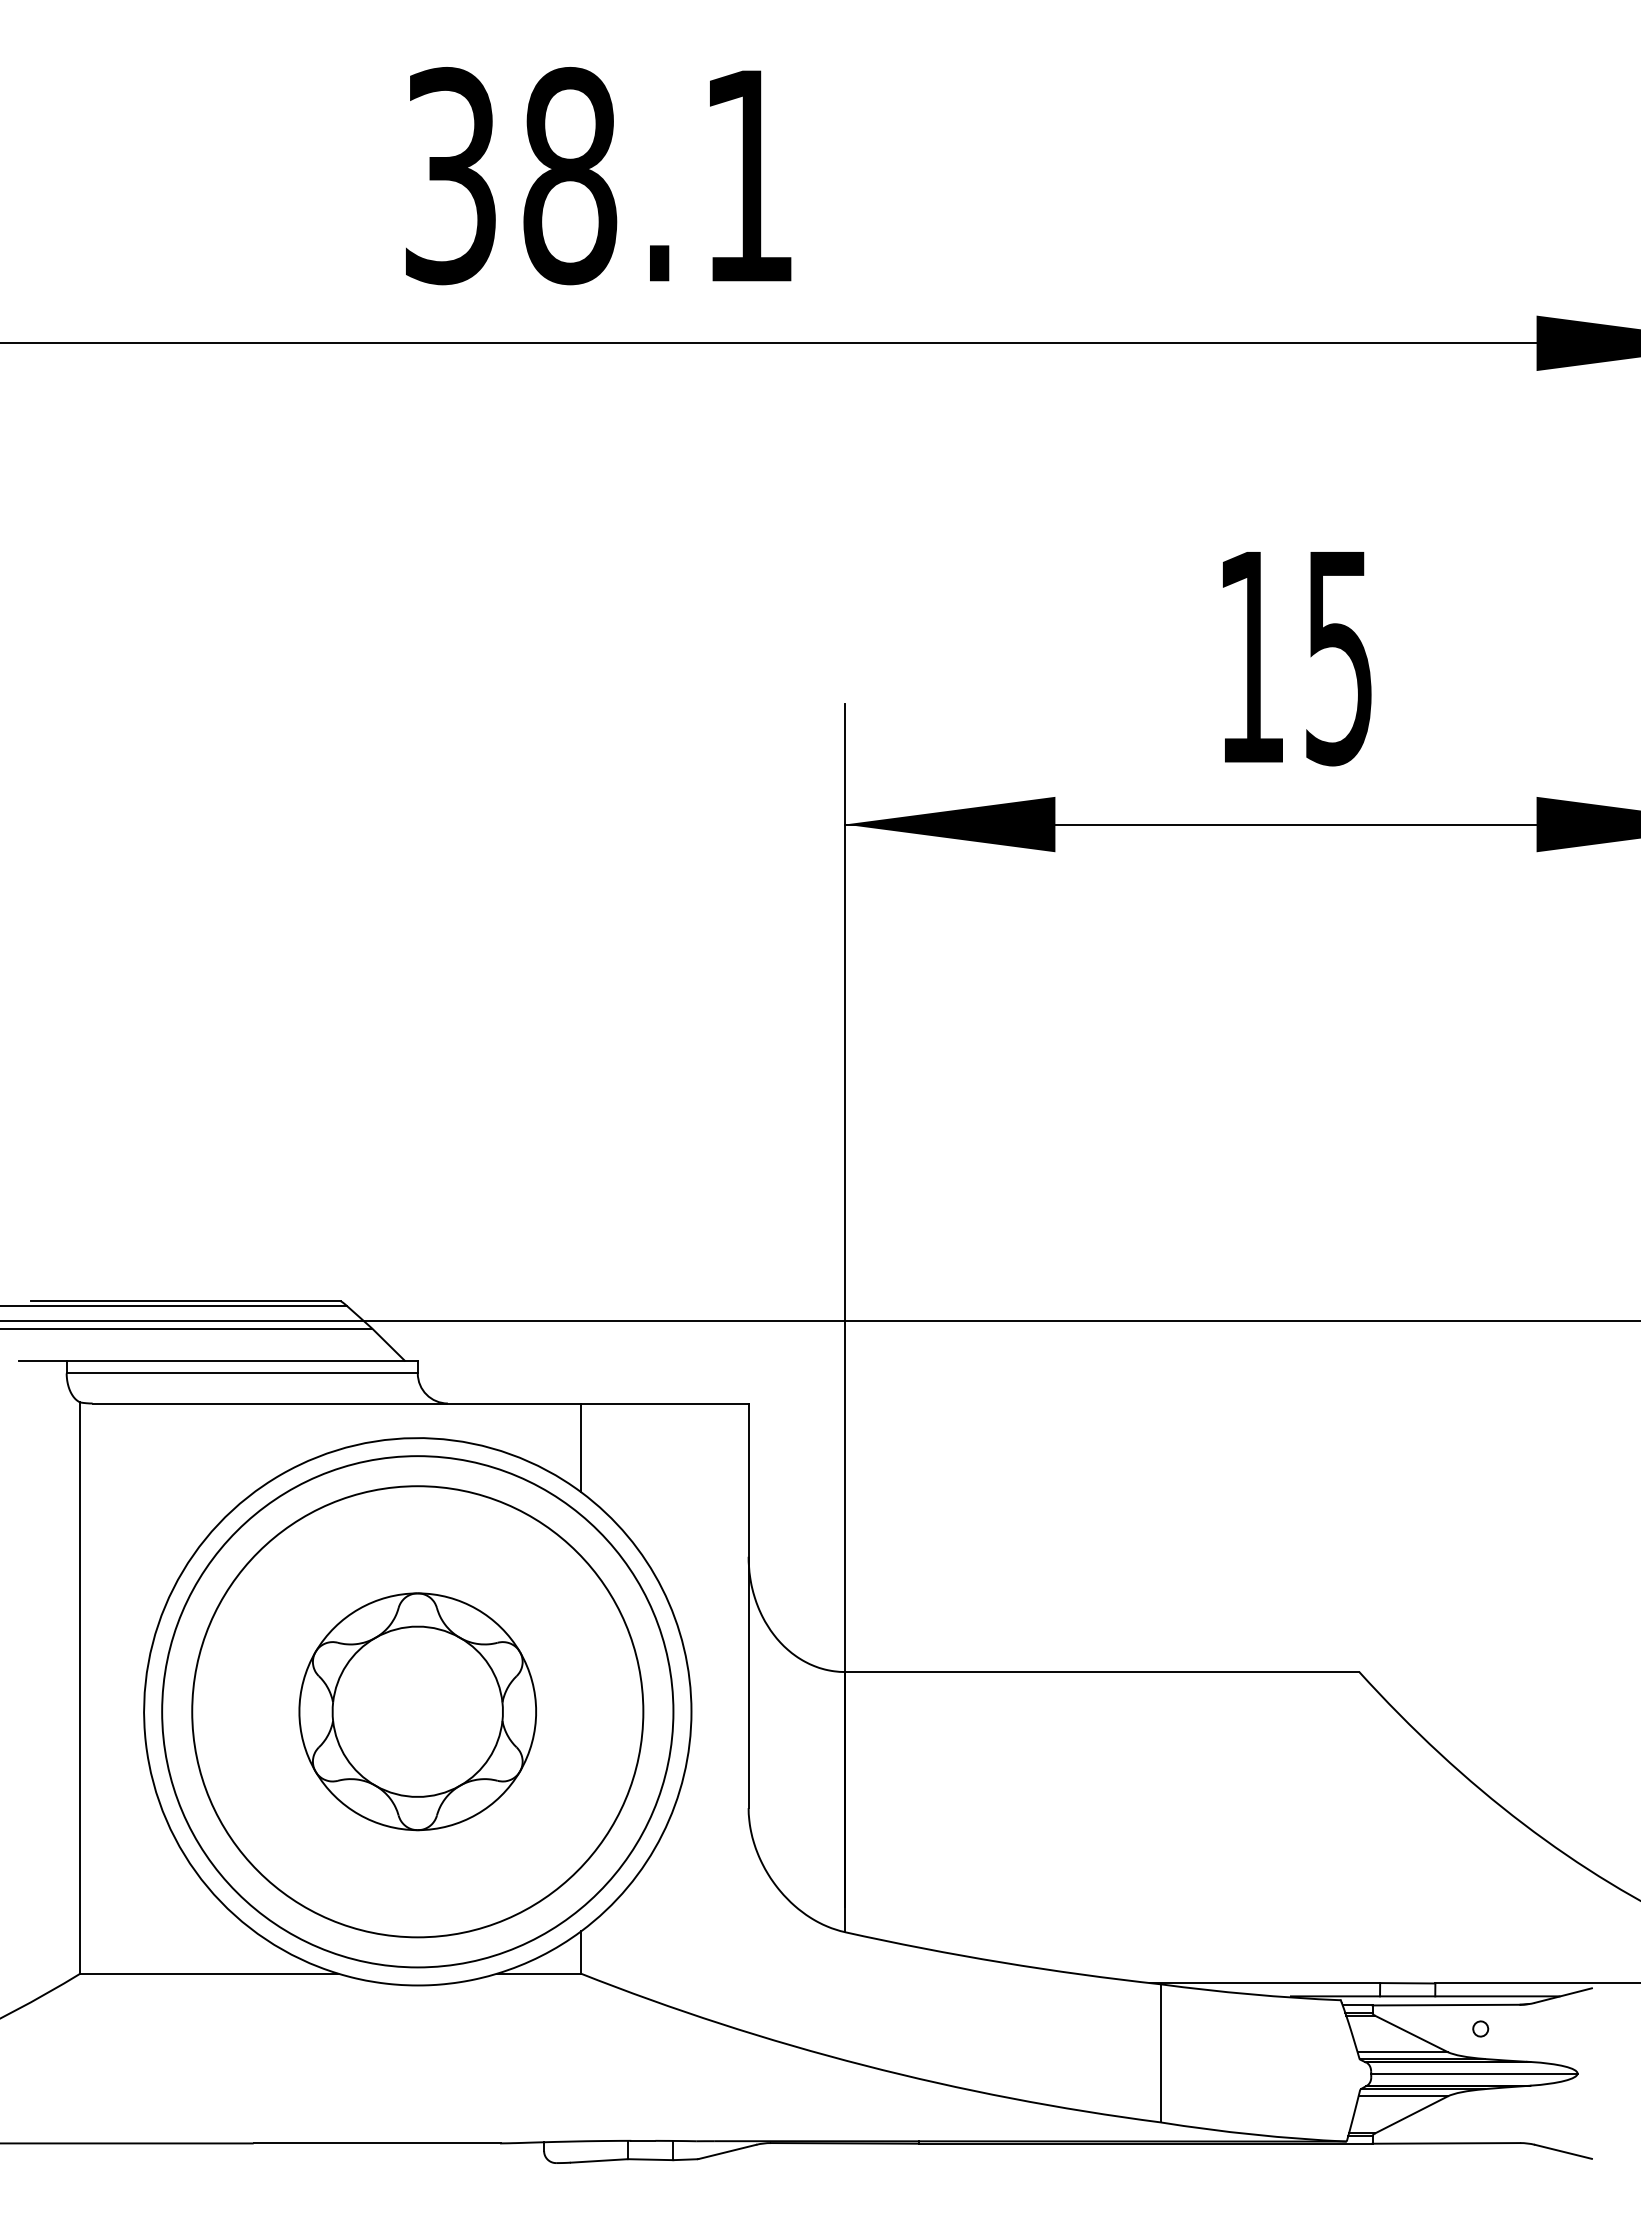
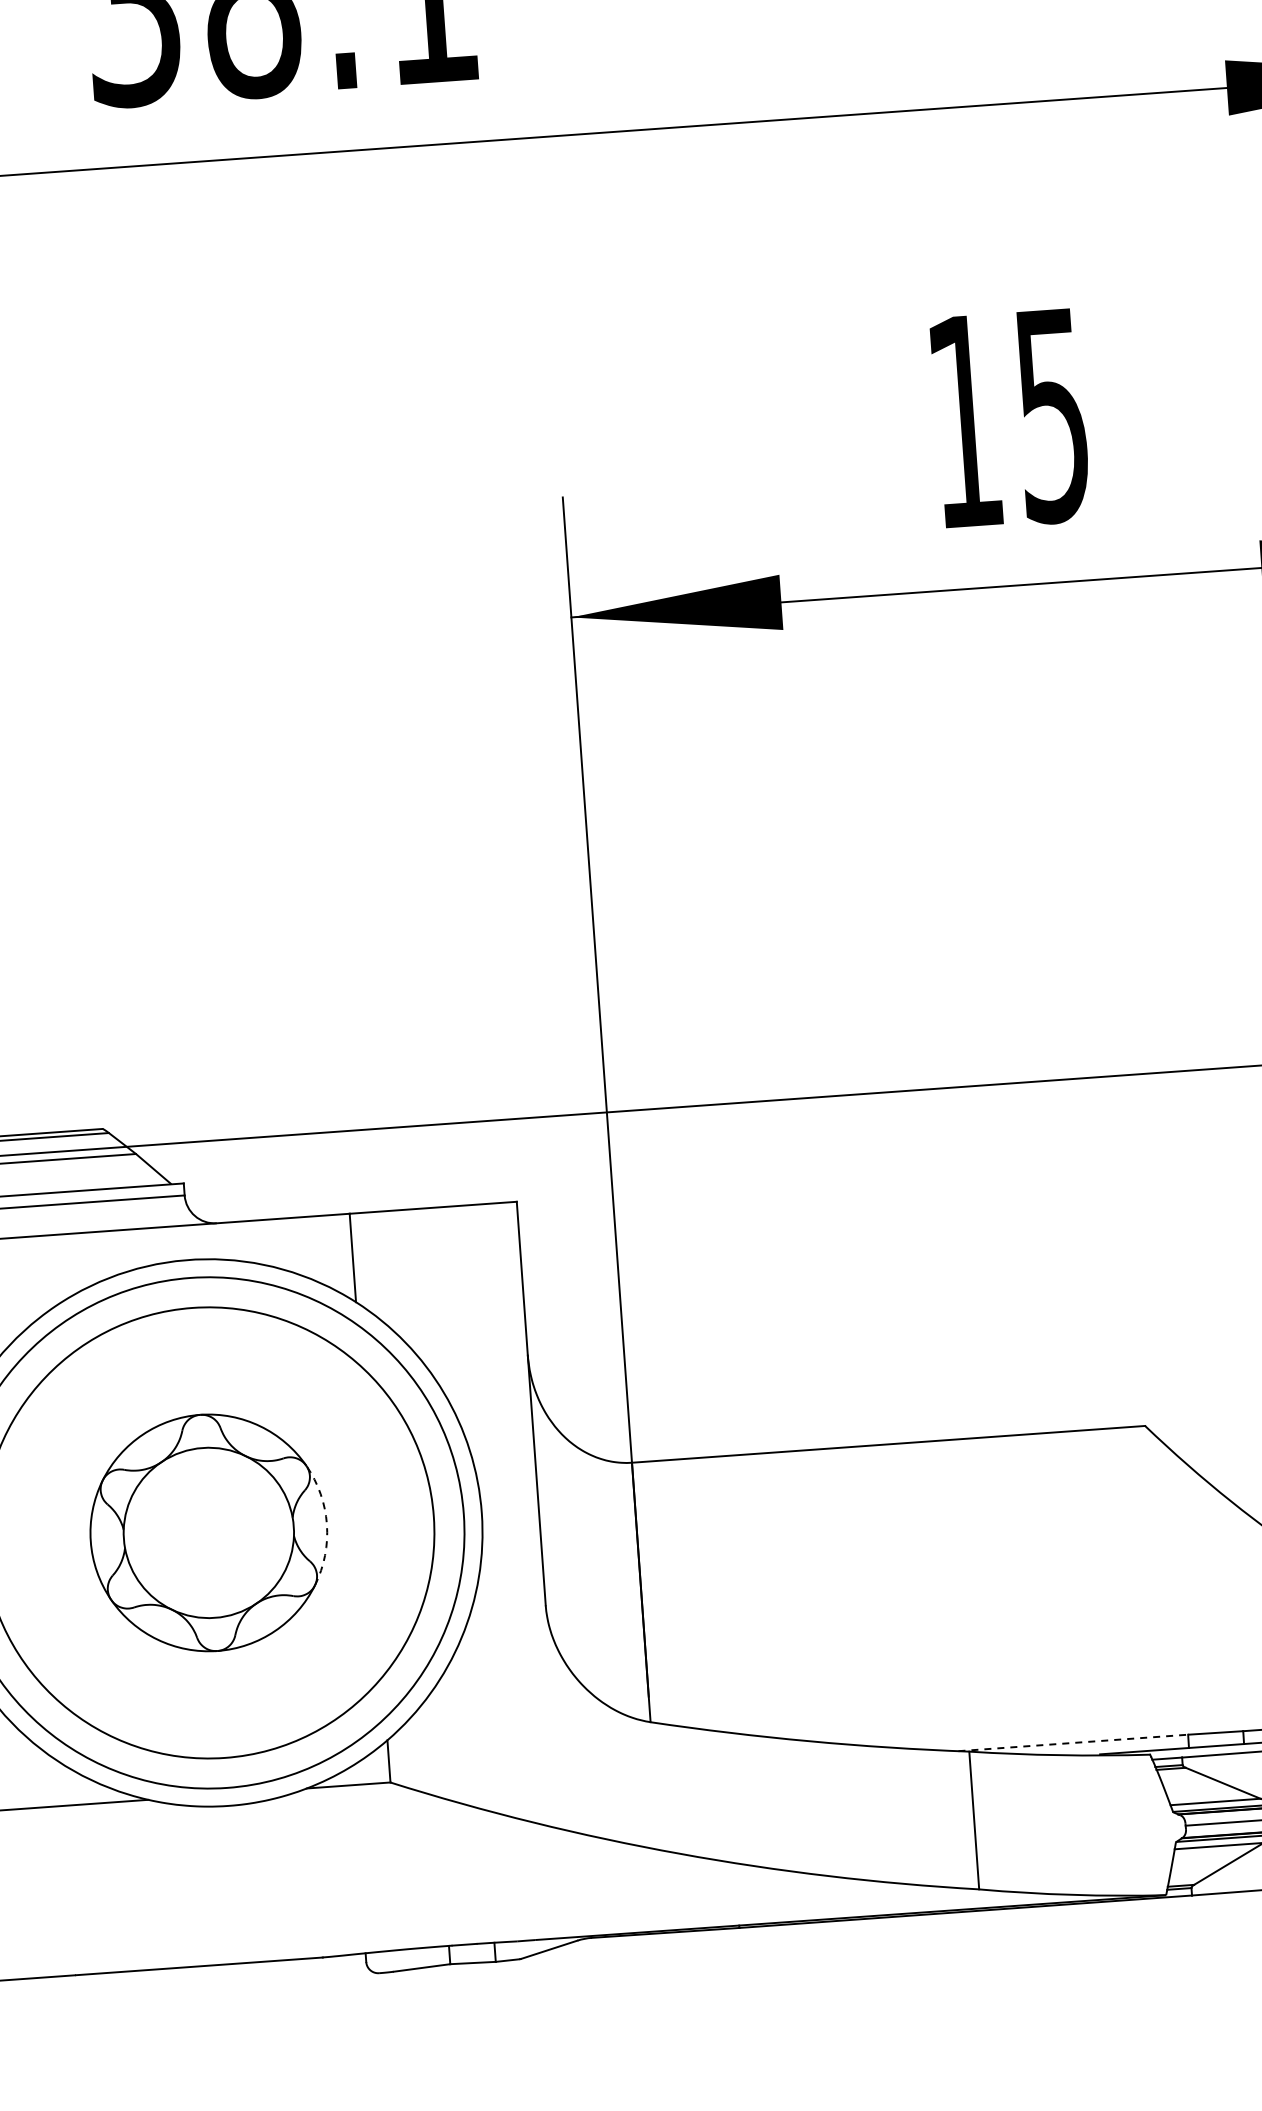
arc: (536, 1711) -> (327, 1524), solid -> dashed
line: (1265, 1983) -> (1073, 1743), solid -> dashed

